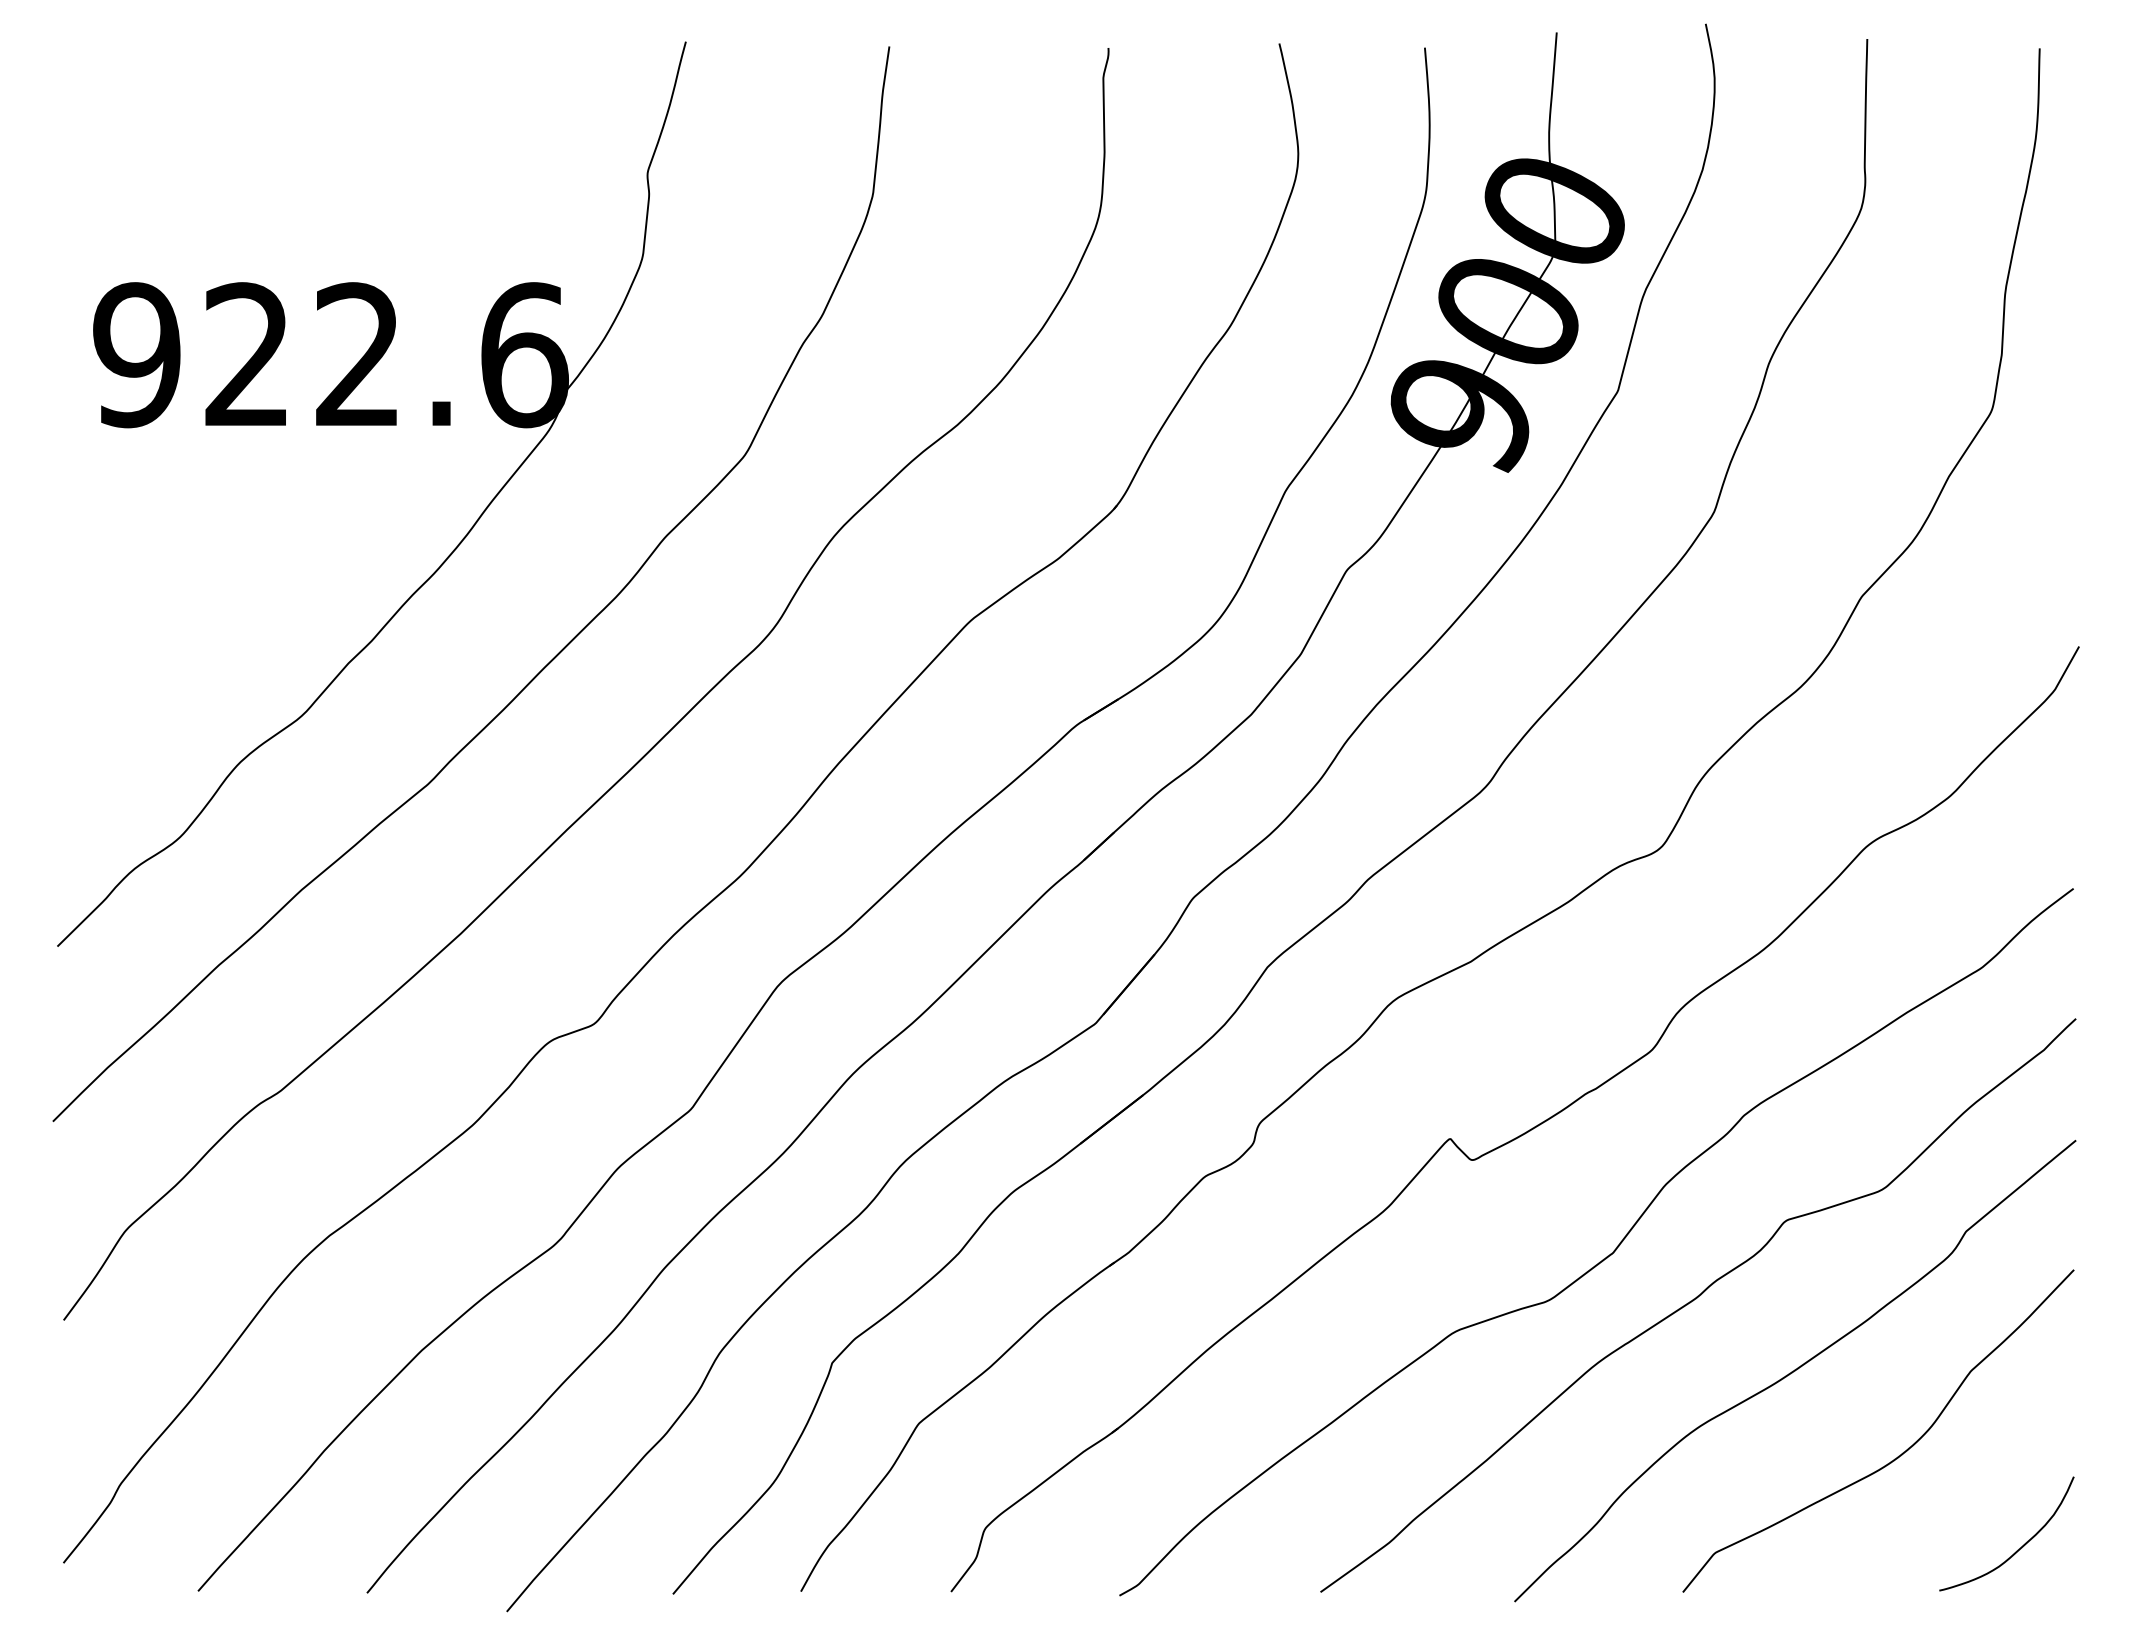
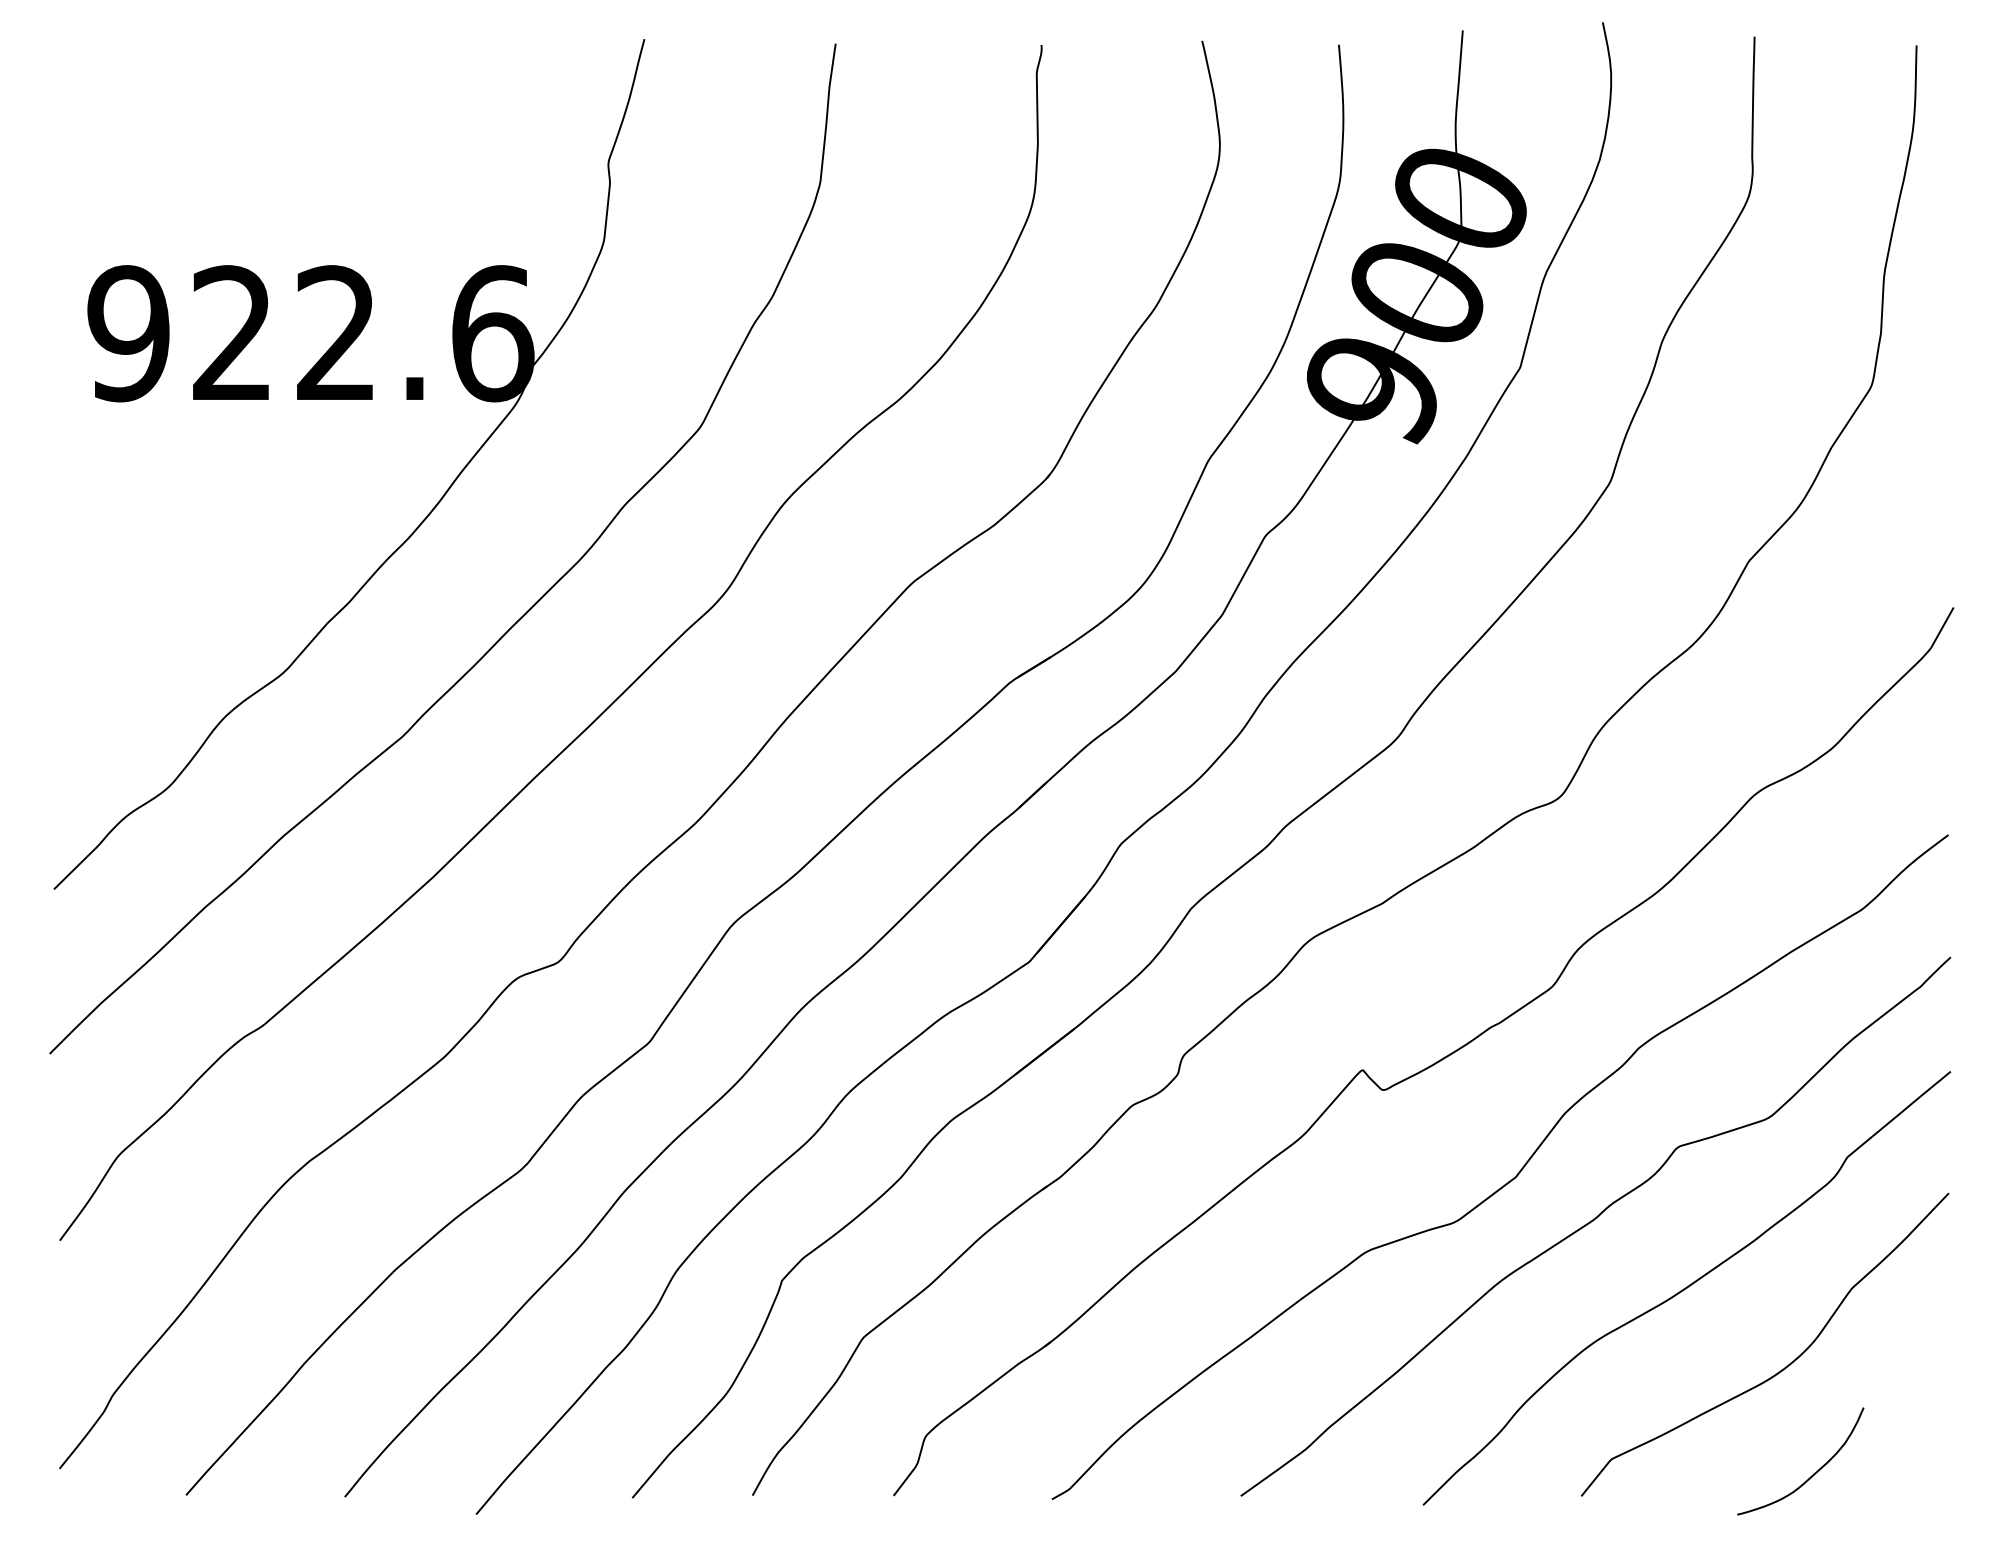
curve: (2020, 1546) -> (1813, 1473), moved

